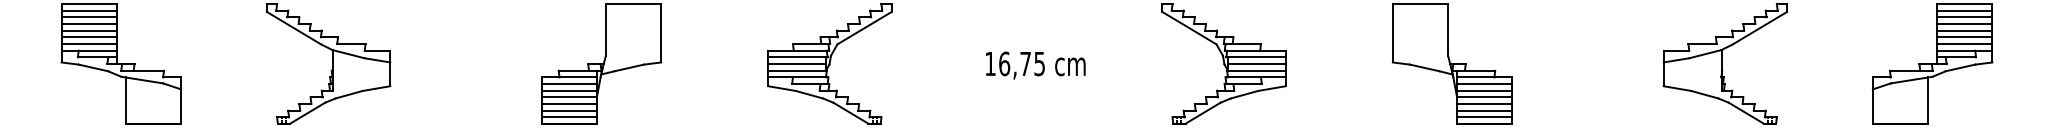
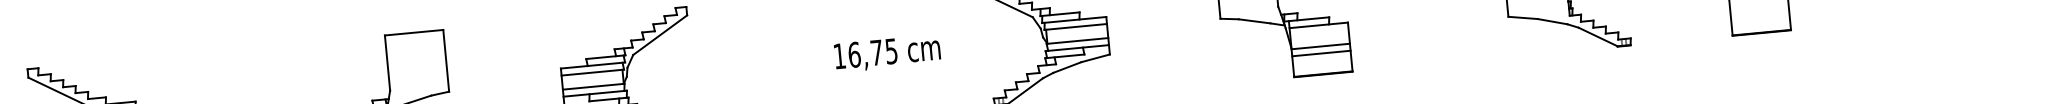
line: (797, 64) -> (593, 80), removed
line: (1256, 64) -> (1076, 34), removed
text: (1035, 65) -> (887, 53), moved
line: (1484, 84) -> (1319, 32), removed
line: (1484, 90) -> (1319, 39), removed
line: (1484, 110) -> (1321, 60), removed
line: (1484, 117) -> (1322, 67), removed

